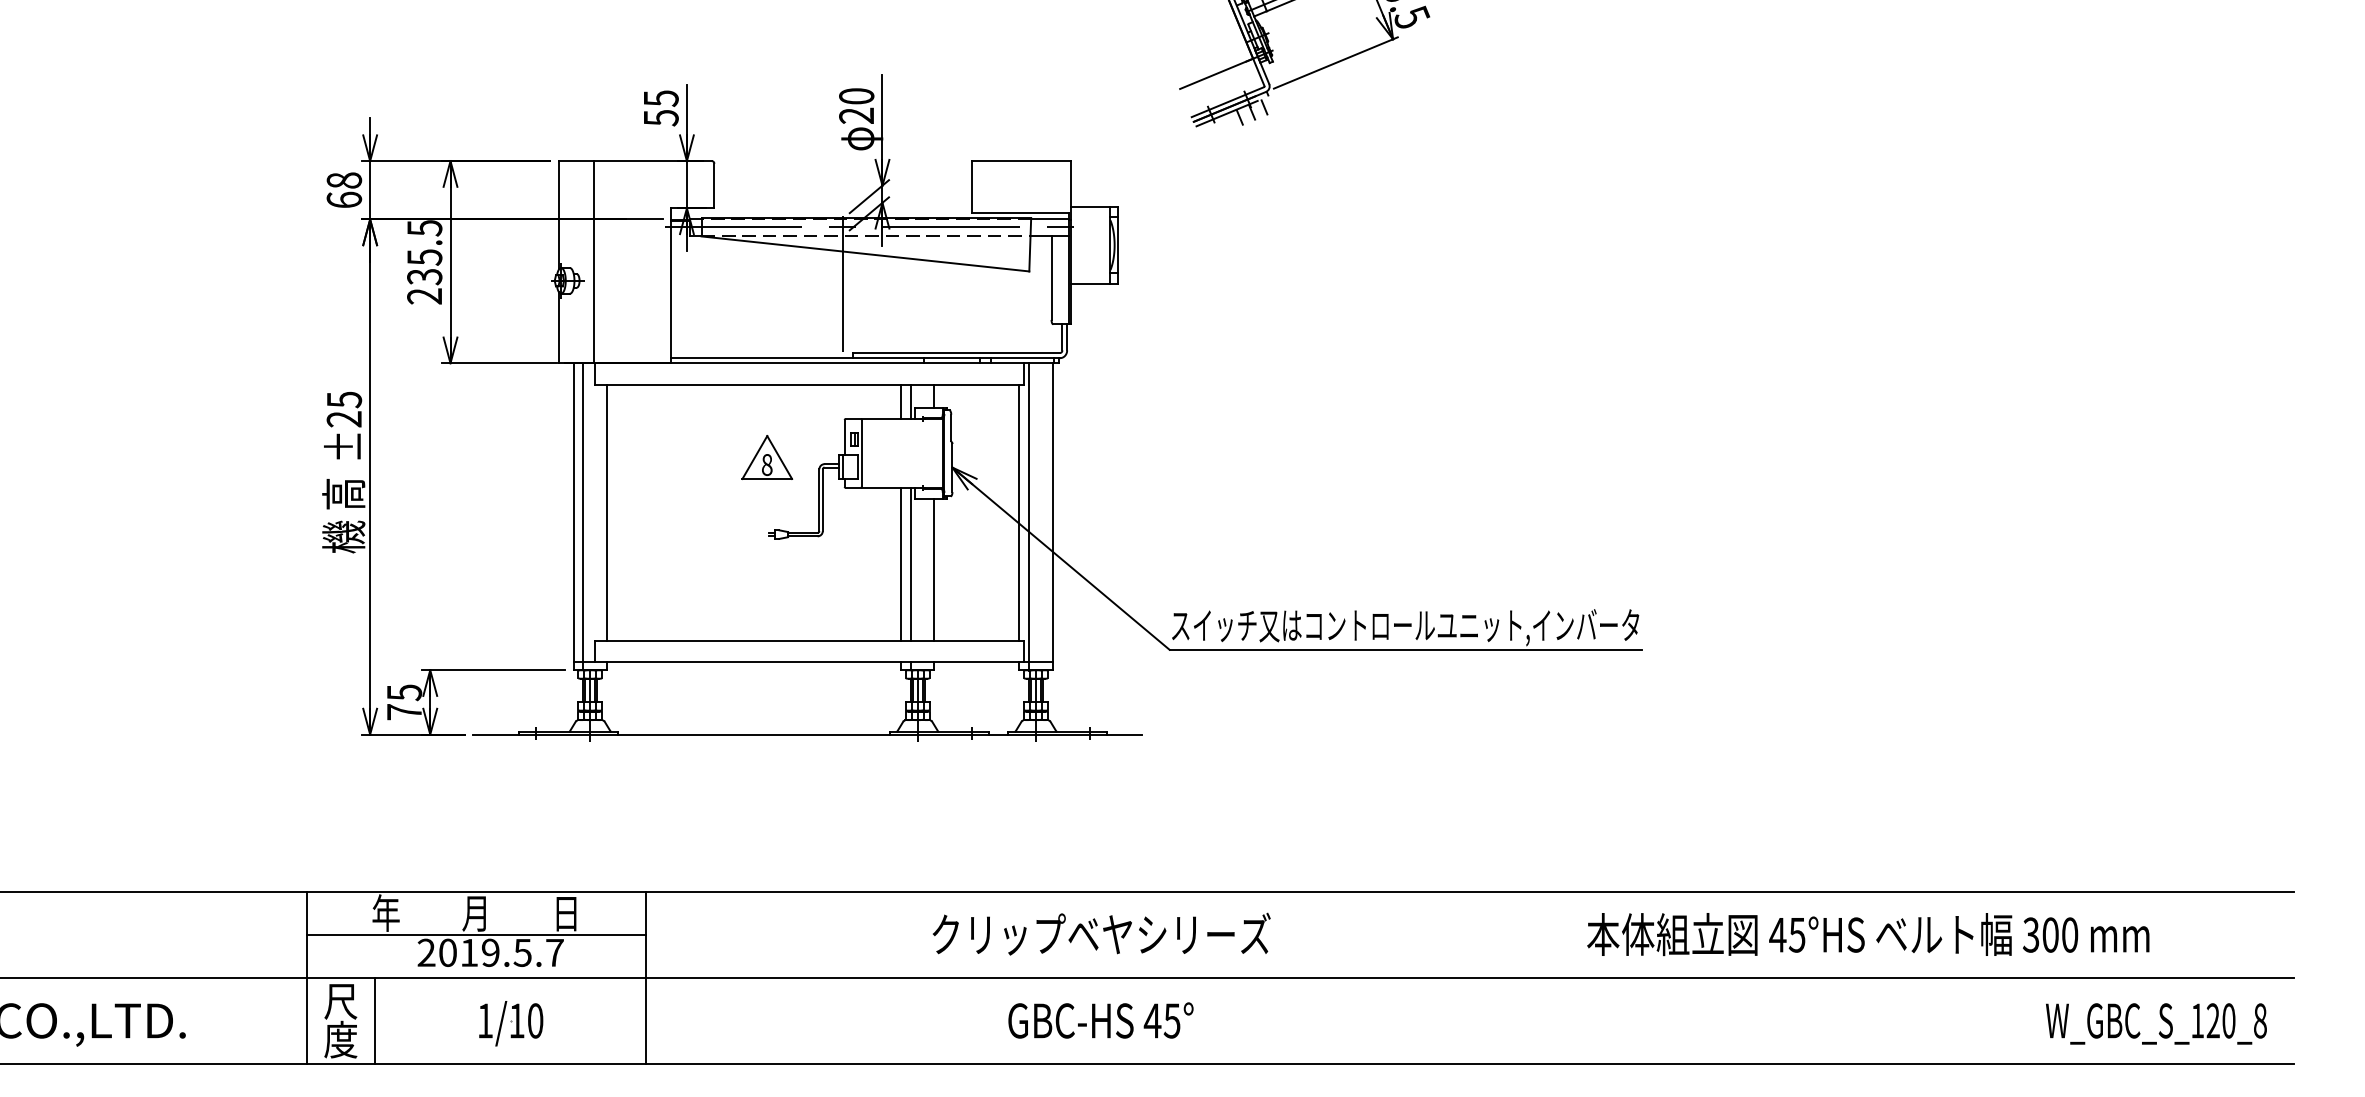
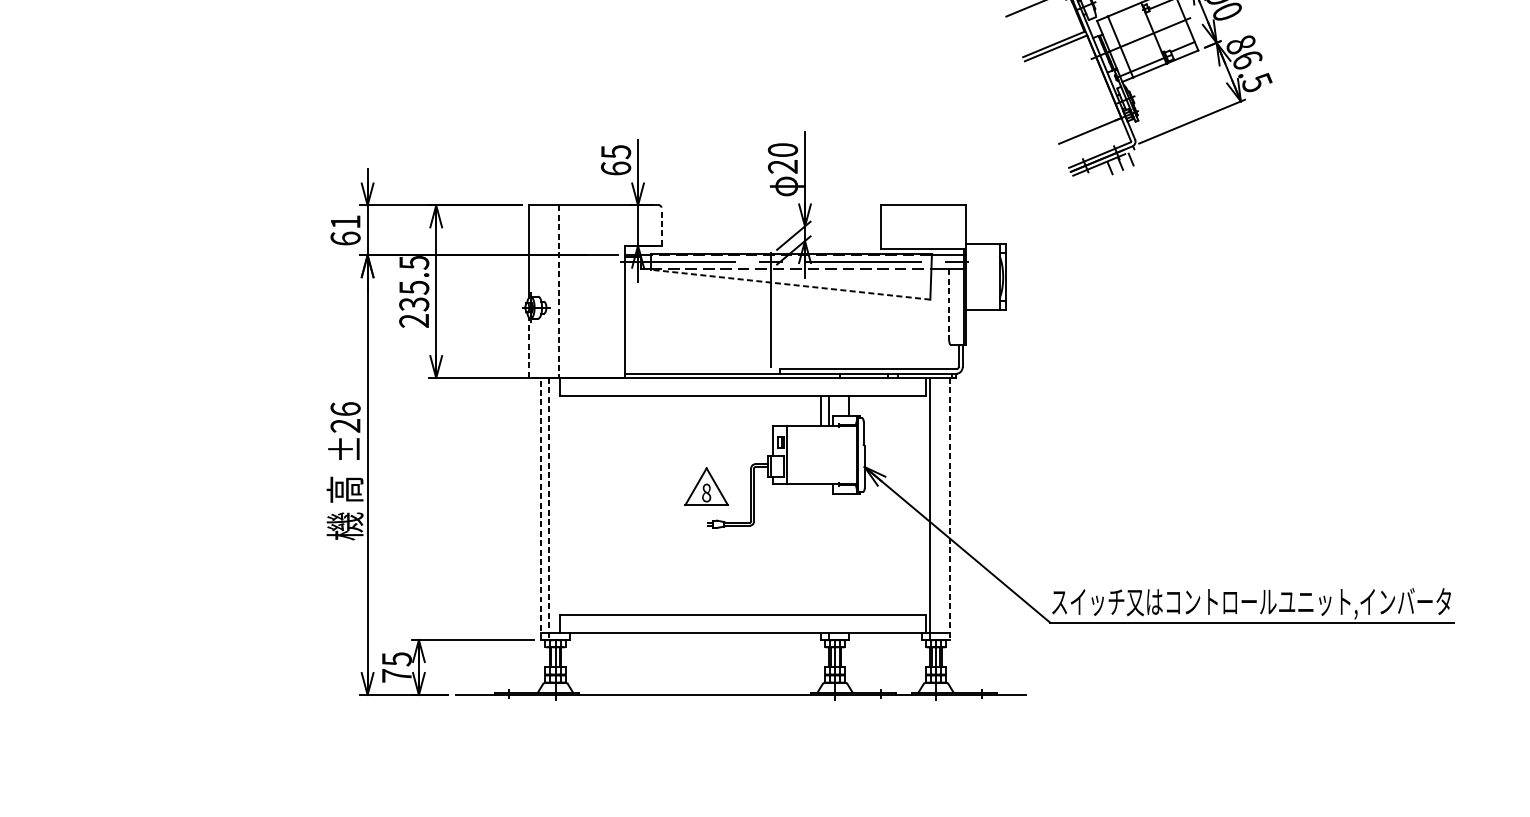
text: (660, 117) -> (615, 168), 55 -> 65
text: (344, 180) -> (345, 221), 68 -> 61
line: (714, 185) -> (661, 226), solid -> dashed
line: (865, 253) -> (790, 284), solid -> dashed
line: (594, 262) -> (559, 291), solid -> dashed
line: (1051, 277) -> (949, 304), solid -> dashed
line: (559, 327) -> (529, 347), solid -> dashed
text: (344, 399) -> (345, 408), ±25 -> ±26
part: (767, 457) -> (706, 486), moved
line: (606, 512) -> (569, 505), removed
line: (1019, 512) -> (921, 505), removed
line: (573, 516) -> (541, 508), solid -> dashed
line: (583, 517) -> (549, 509), solid -> dashed
line: (1052, 517) -> (950, 509), solid -> dashed
line: (901, 564) -> (821, 549), removed
line: (910, 564) -> (828, 549), removed
line: (934, 569) -> (849, 554), removed

